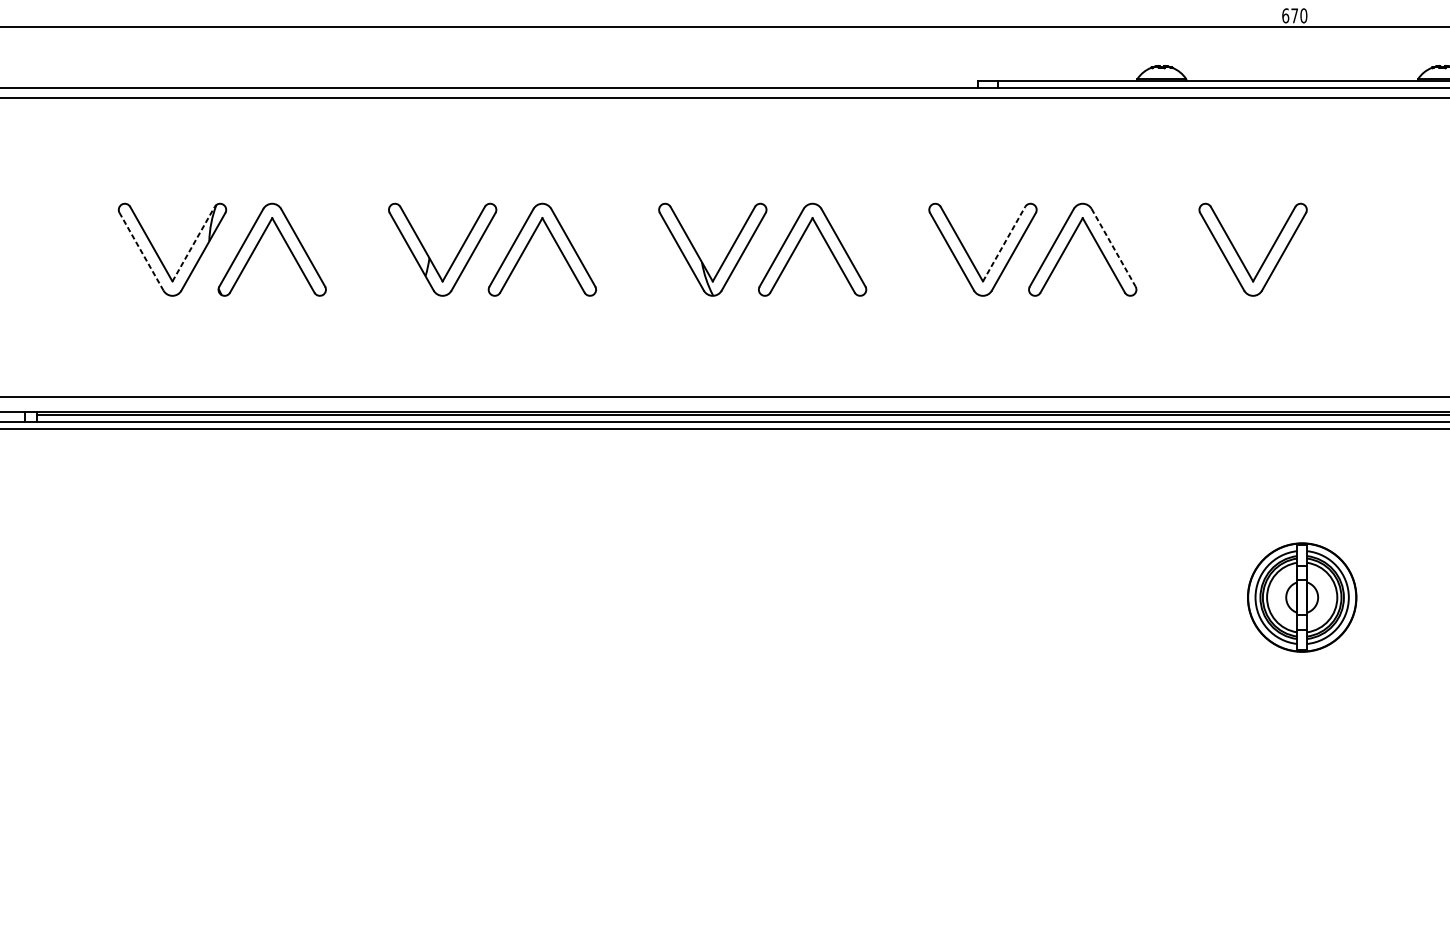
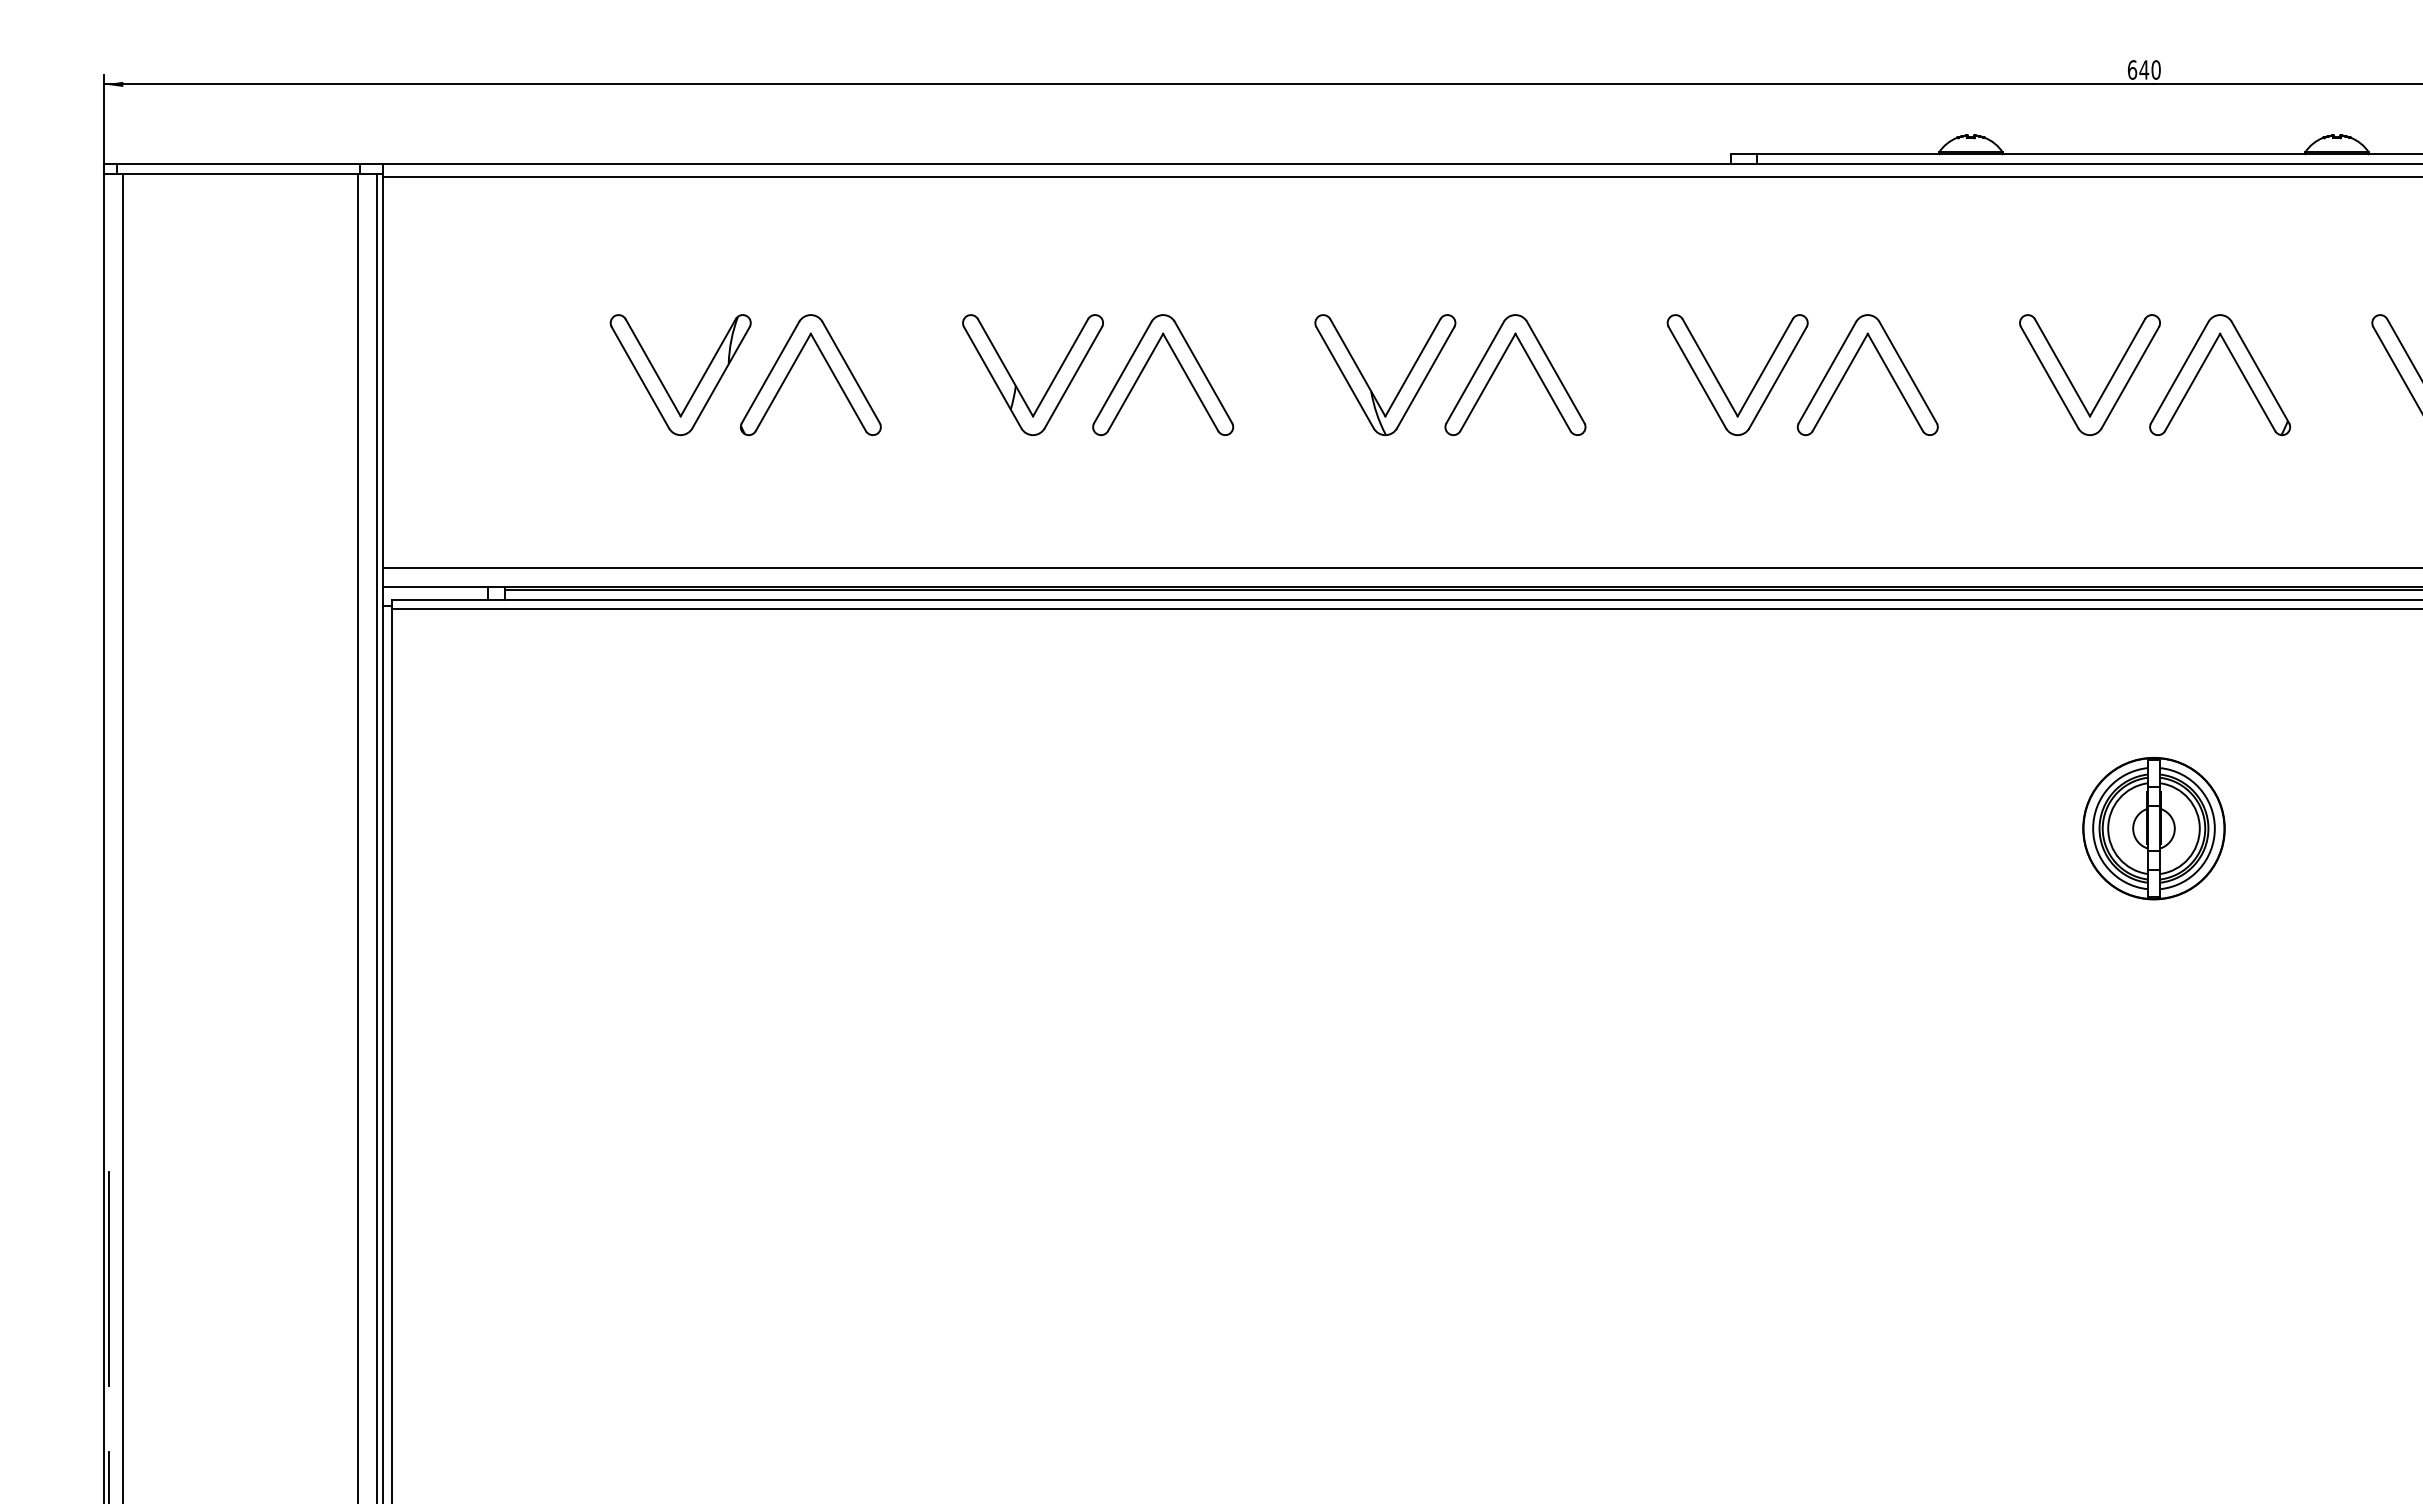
text: (1294, 15) -> (2144, 69), 670 -> 640
part: (1364, 240) -> (2235, 363), added
line: (193, 243) -> (708, 367), dashed -> solid
line: (1004, 243) -> (1765, 367), dashed -> solid
line: (1113, 247) -> (1908, 372), dashed -> solid
line: (141, 251) -> (640, 377), dashed -> solid

